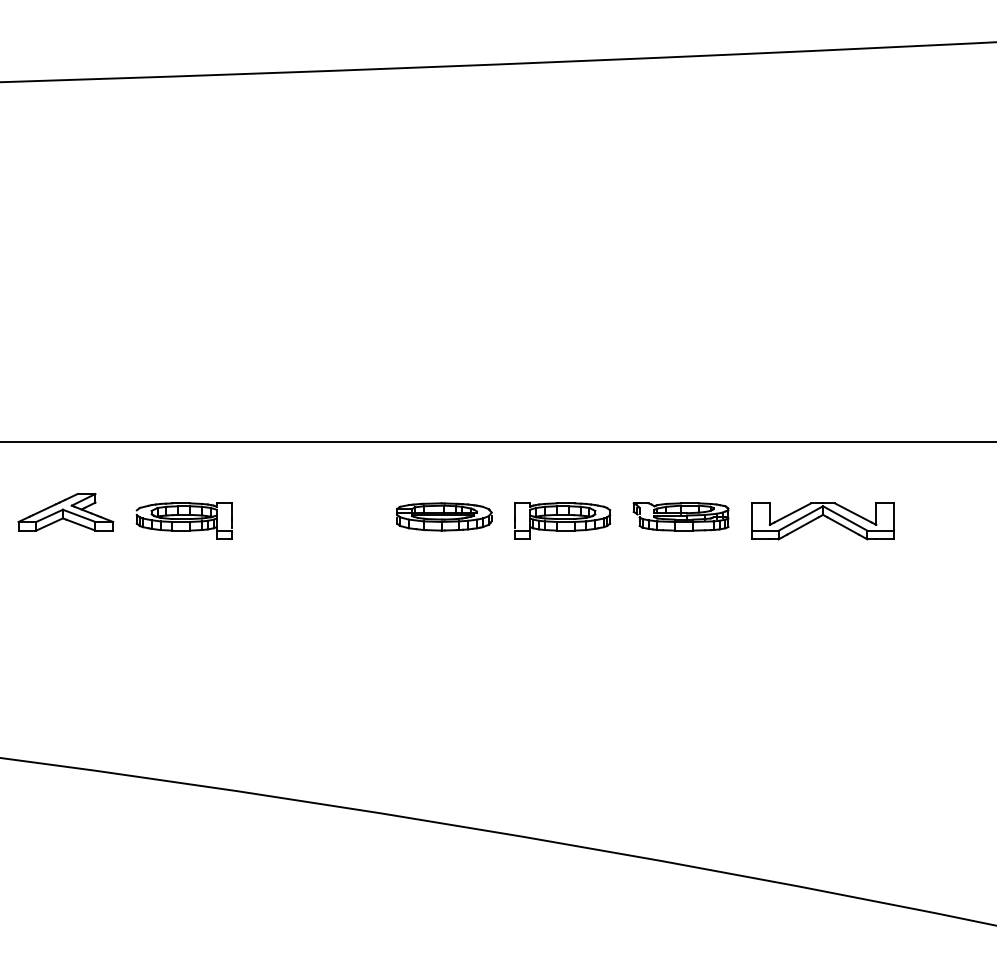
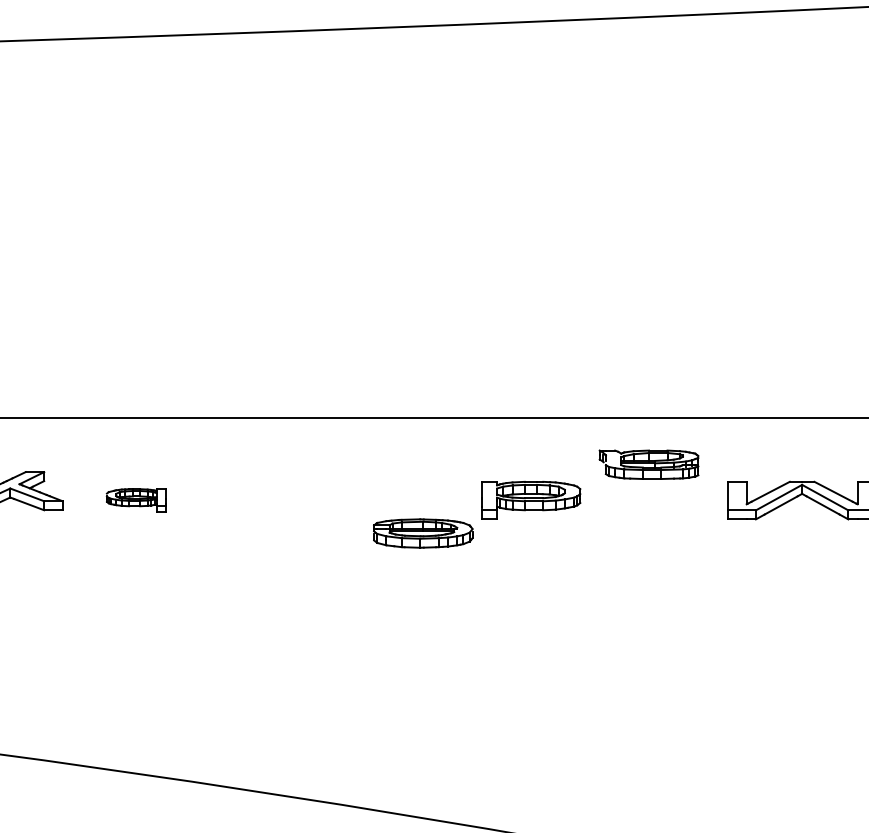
part: (444, 516) -> (423, 533), moved
part: (680, 516) -> (648, 464), moved
part: (183, 520) -> (135, 499), size x0.6

